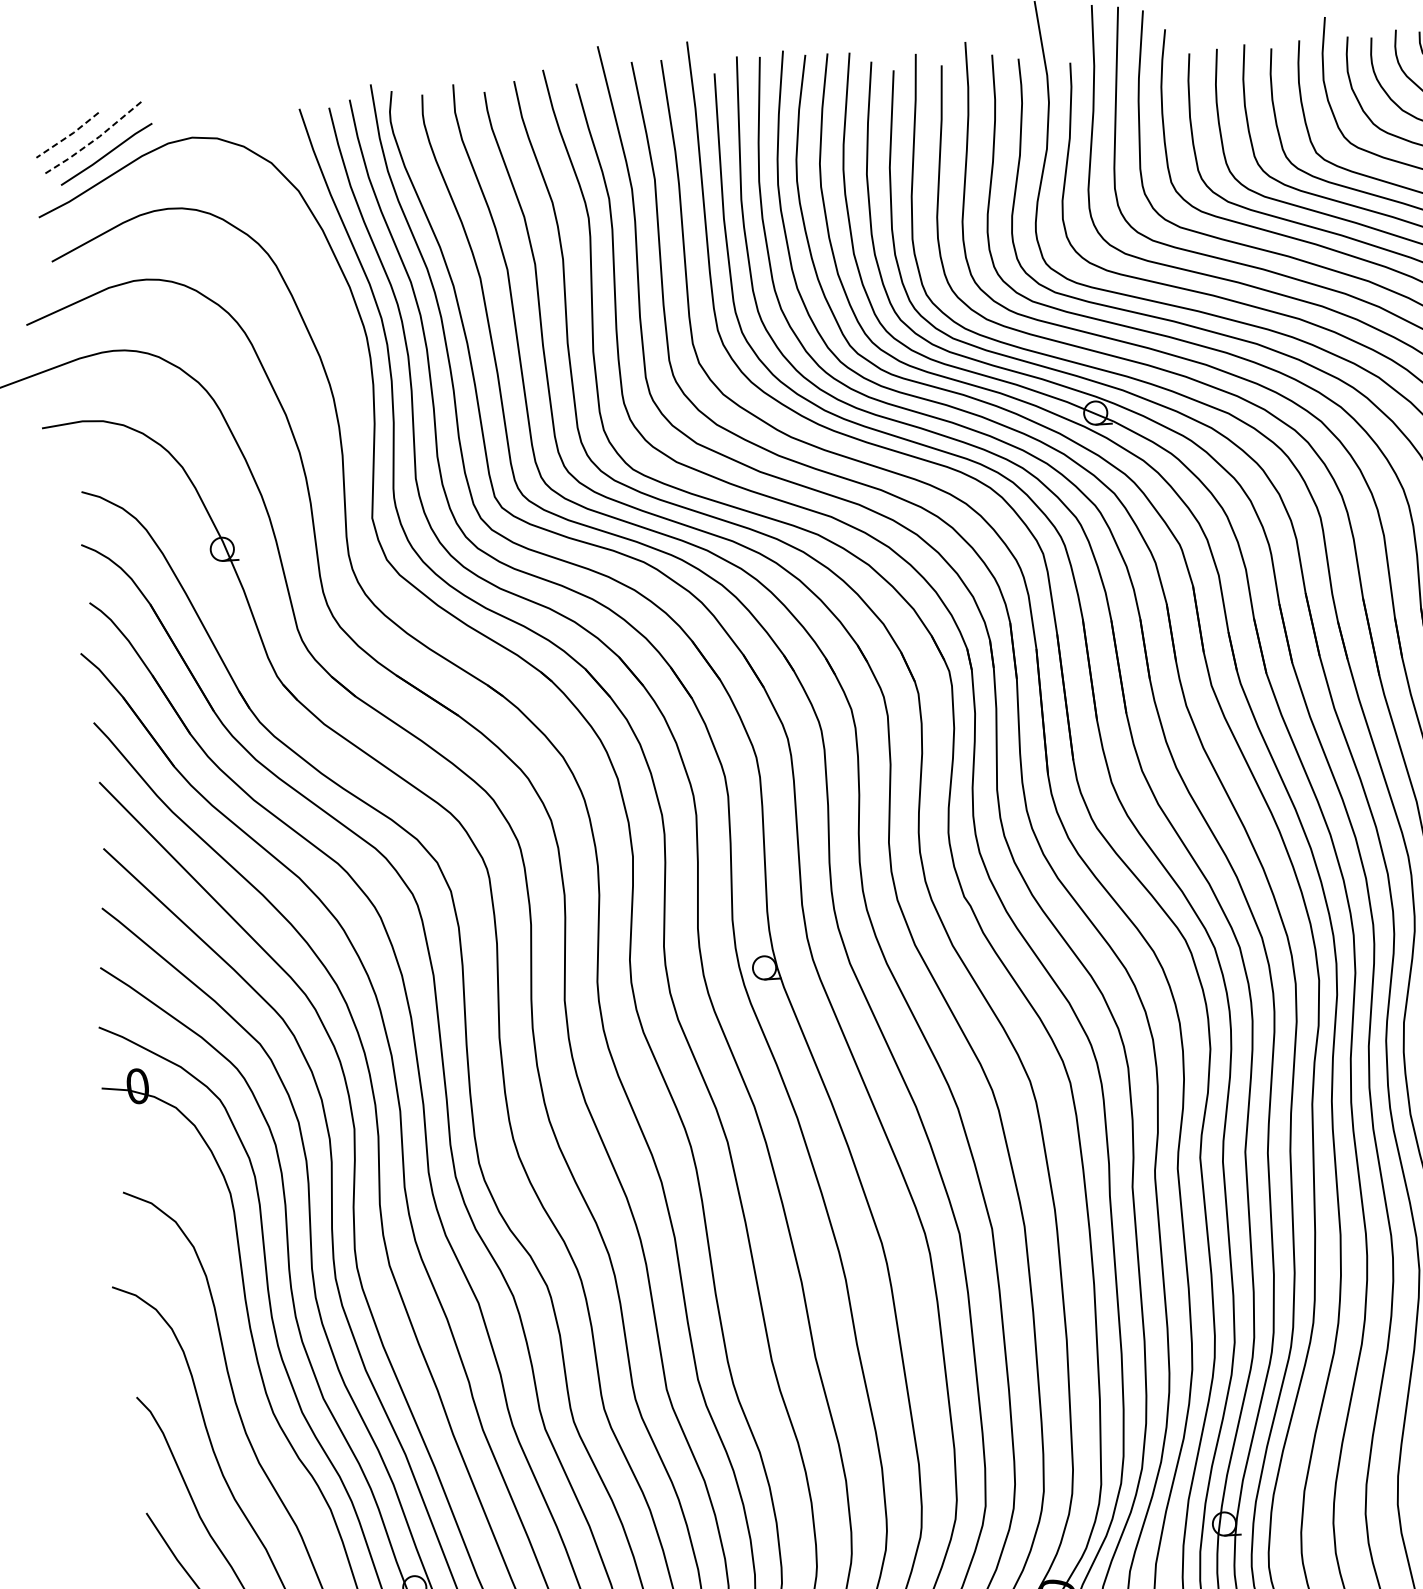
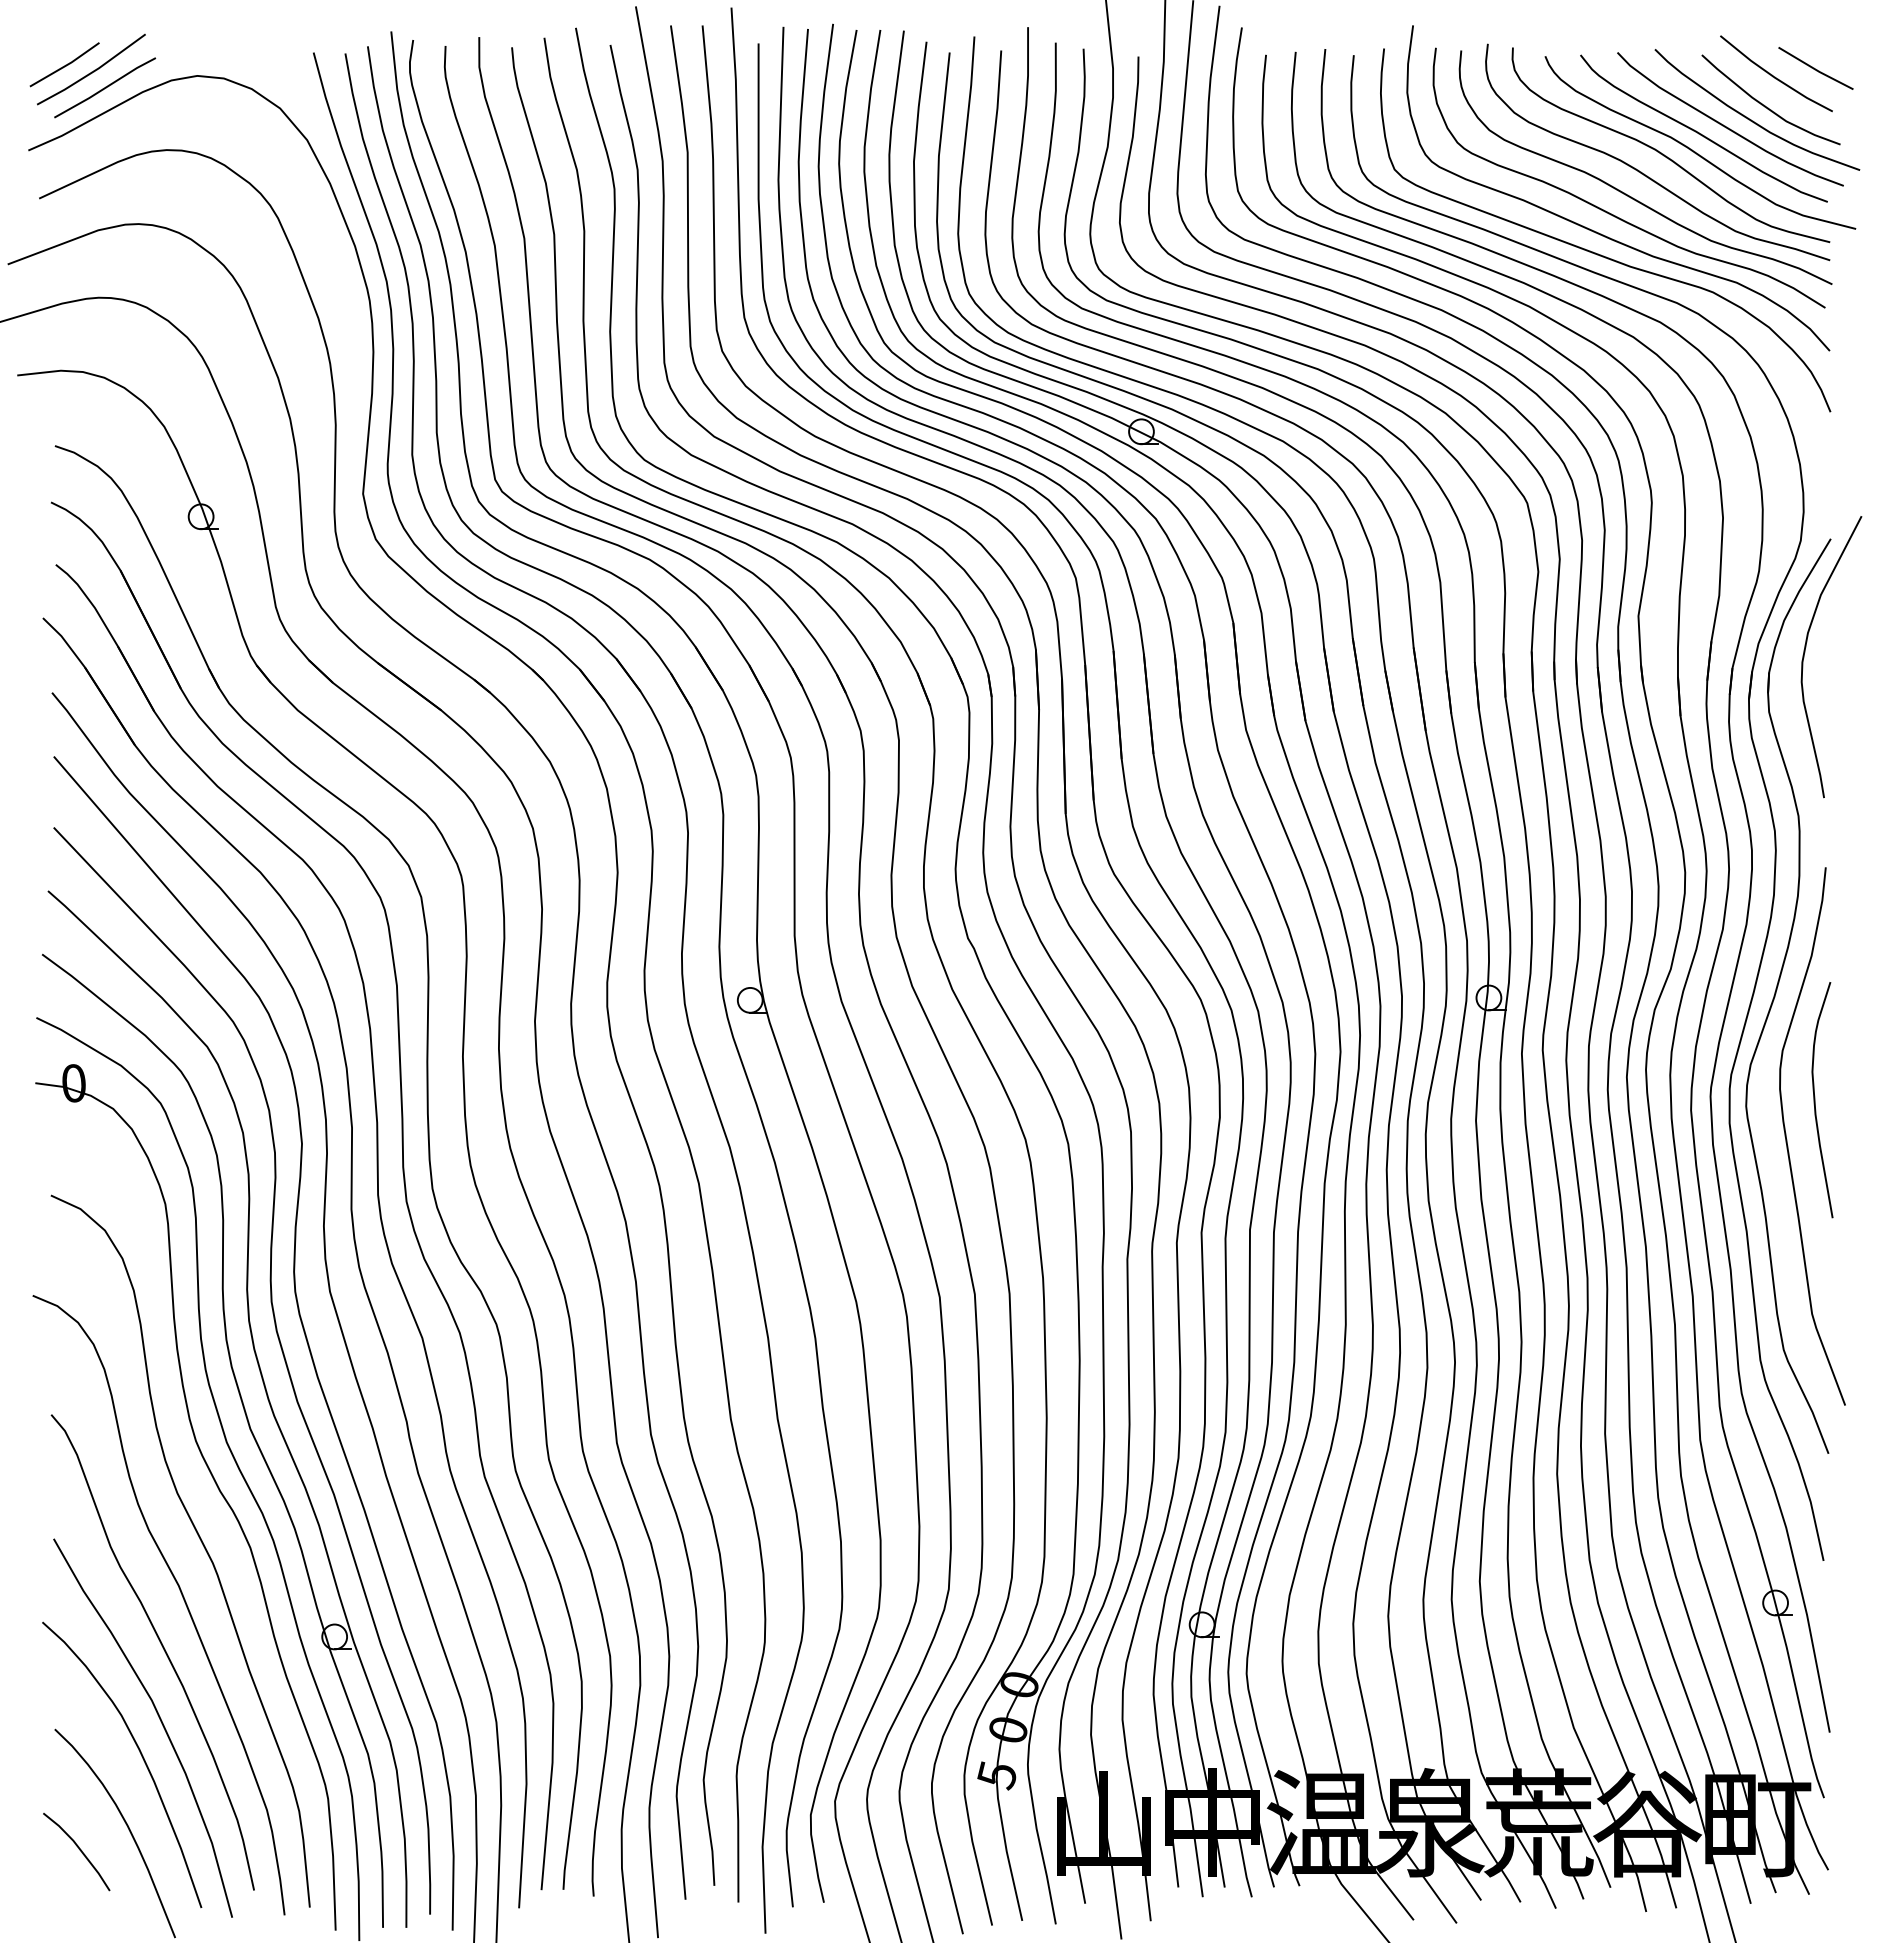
line: (68, 135) -> (65, 65), dashed -> solid
line: (94, 140) -> (92, 72), dashed -> solid

